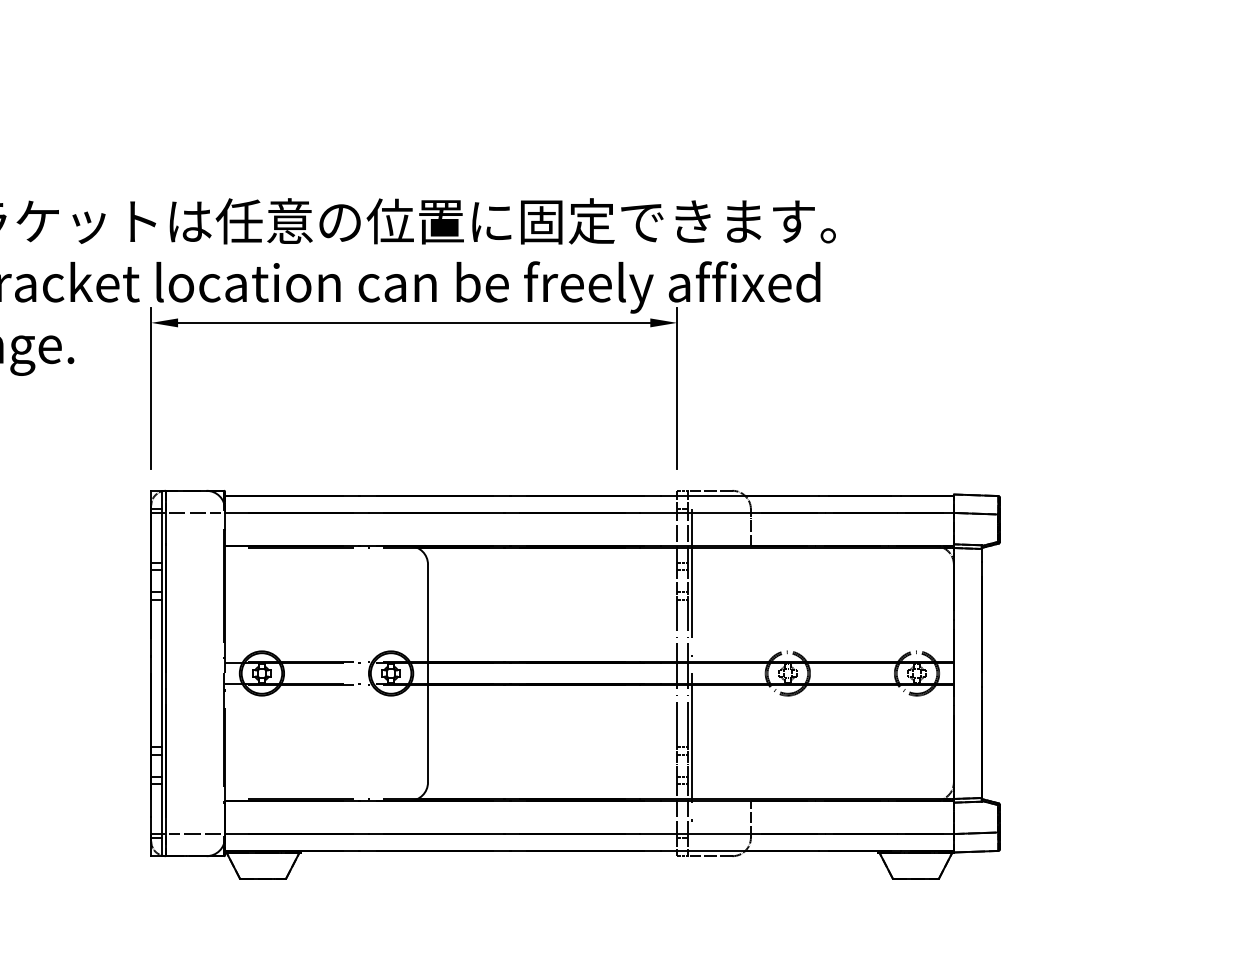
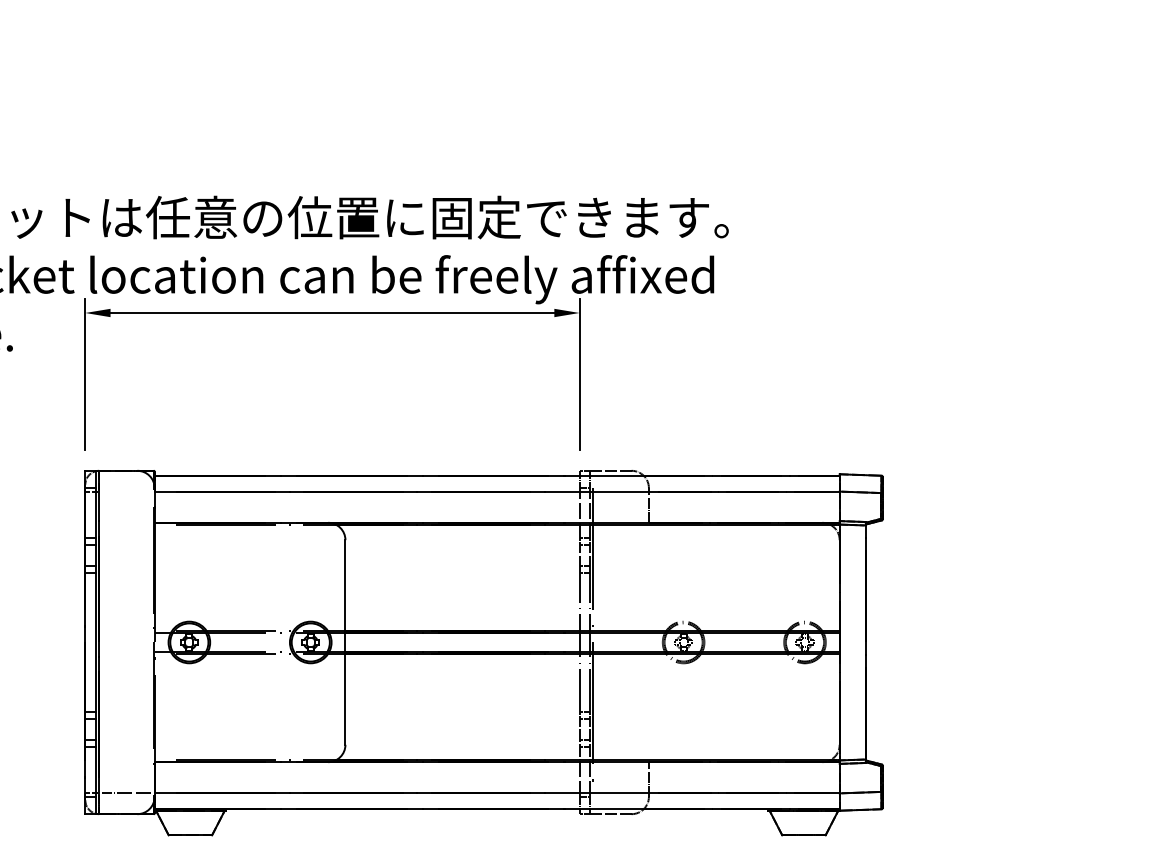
line: (194, 512) -> (125, 491), removed

